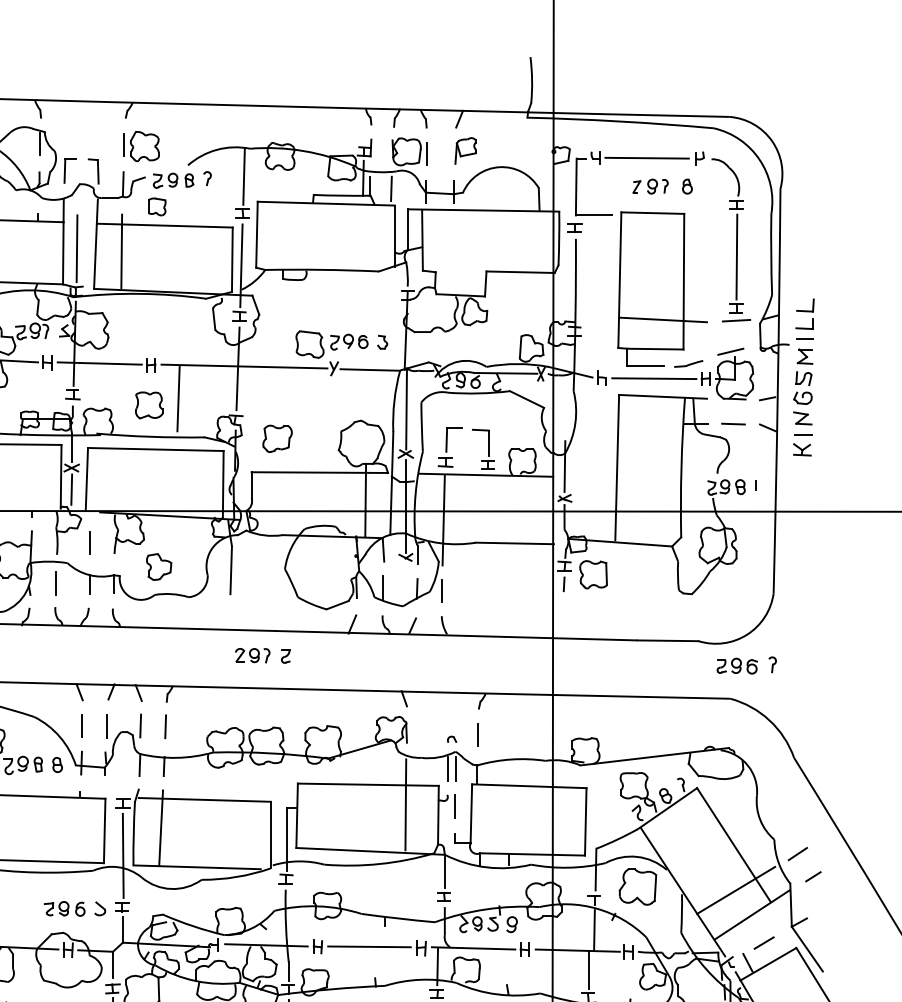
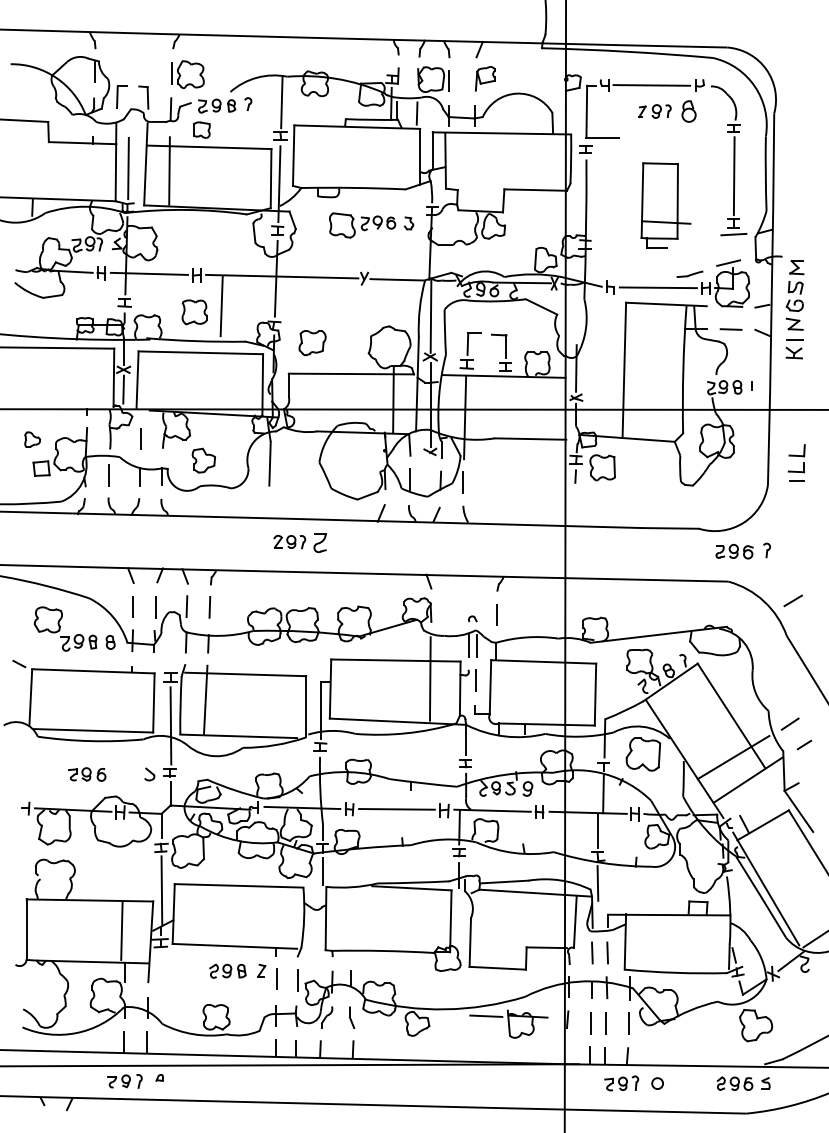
part: (687, 186) -> (688, 111), size x1.6
part: (662, 289) -> (665, 205), size x0.6
part: (804, 318) -> (796, 462), moved
part: (341, 344) -> (371, 225), moved
part: (285, 656) -> (319, 542), size x1.6
part: (65, 908) -> (87, 774), moved
line: (763, 942) -> (792, 600), moved

